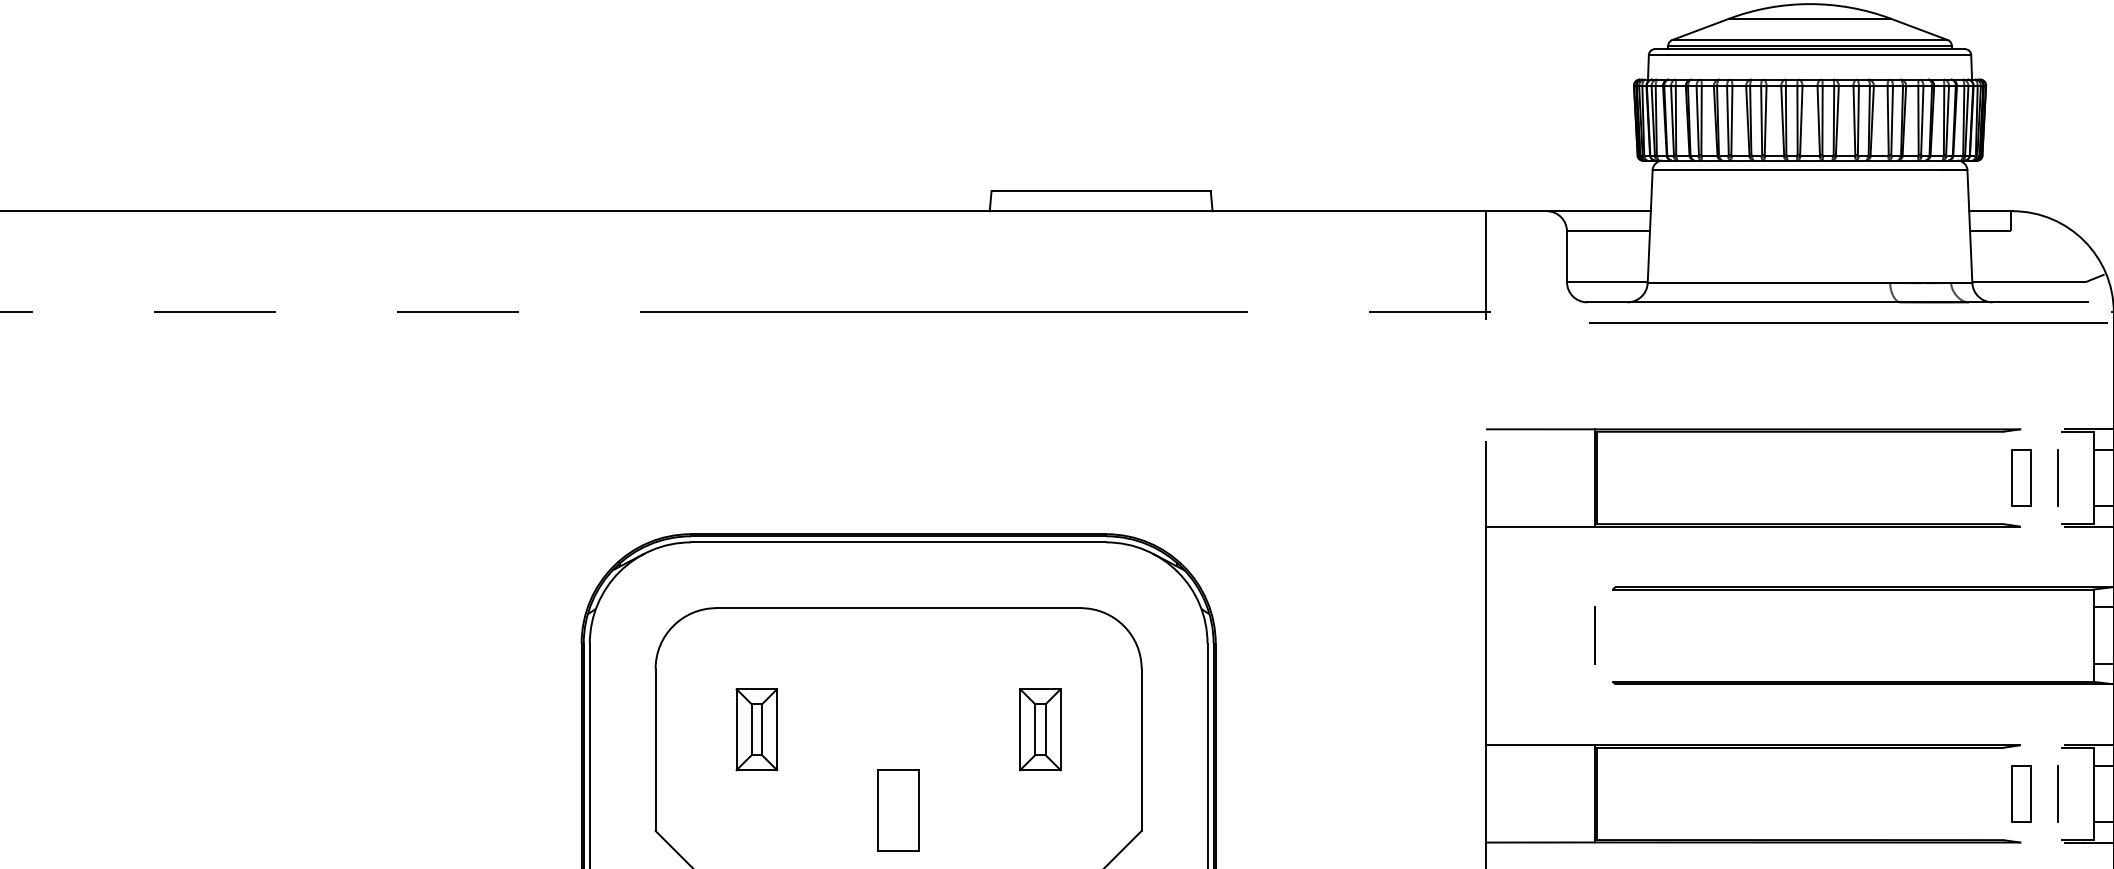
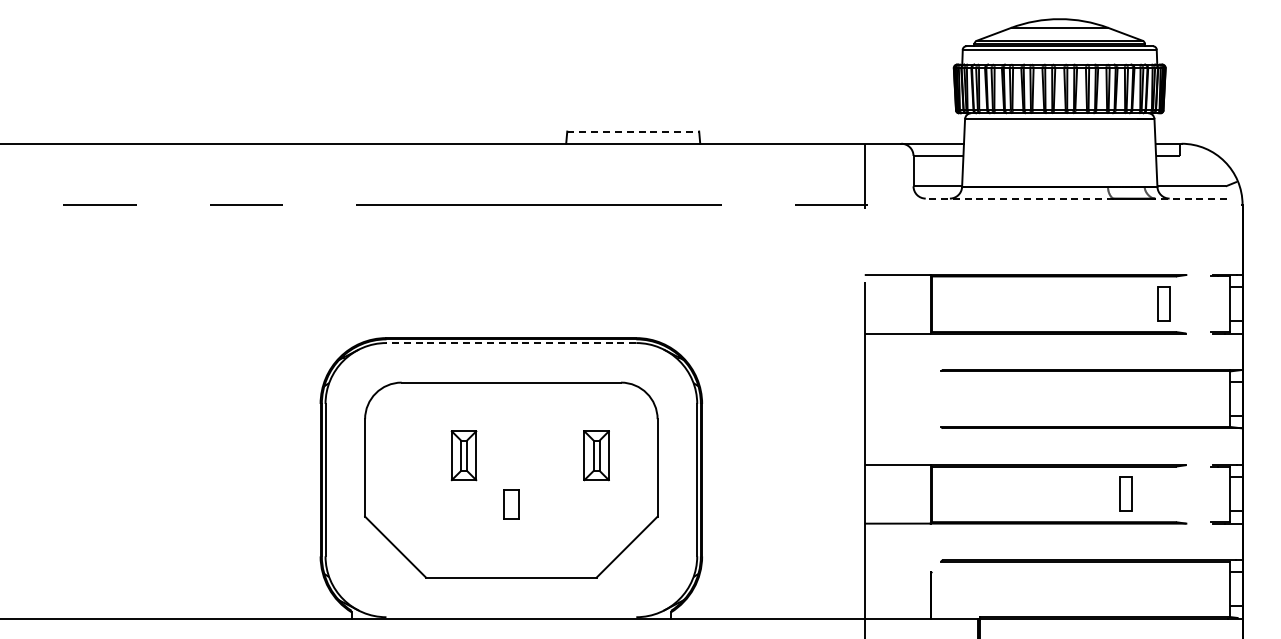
line: (1101, 190) -> (633, 131), solid -> dashed
line: (1743, 302) -> (1019, 198), solid -> dashed
line: (2028, 302) -> (1191, 198), solid -> dashed
line: (1849, 322) -> (1083, 210), removed
part: (2020, 476) -> (1163, 303), moved
line: (2057, 478) -> (1208, 304), removed
line: (898, 543) -> (511, 343), solid -> dashed
line: (1595, 634) -> (930, 398), removed
part: (755, 729) -> (463, 455), moved
part: (2020, 792) -> (1125, 493), moved
line: (2057, 794) -> (1208, 494), removed
part: (898, 810) -> (511, 504), size x0.6

